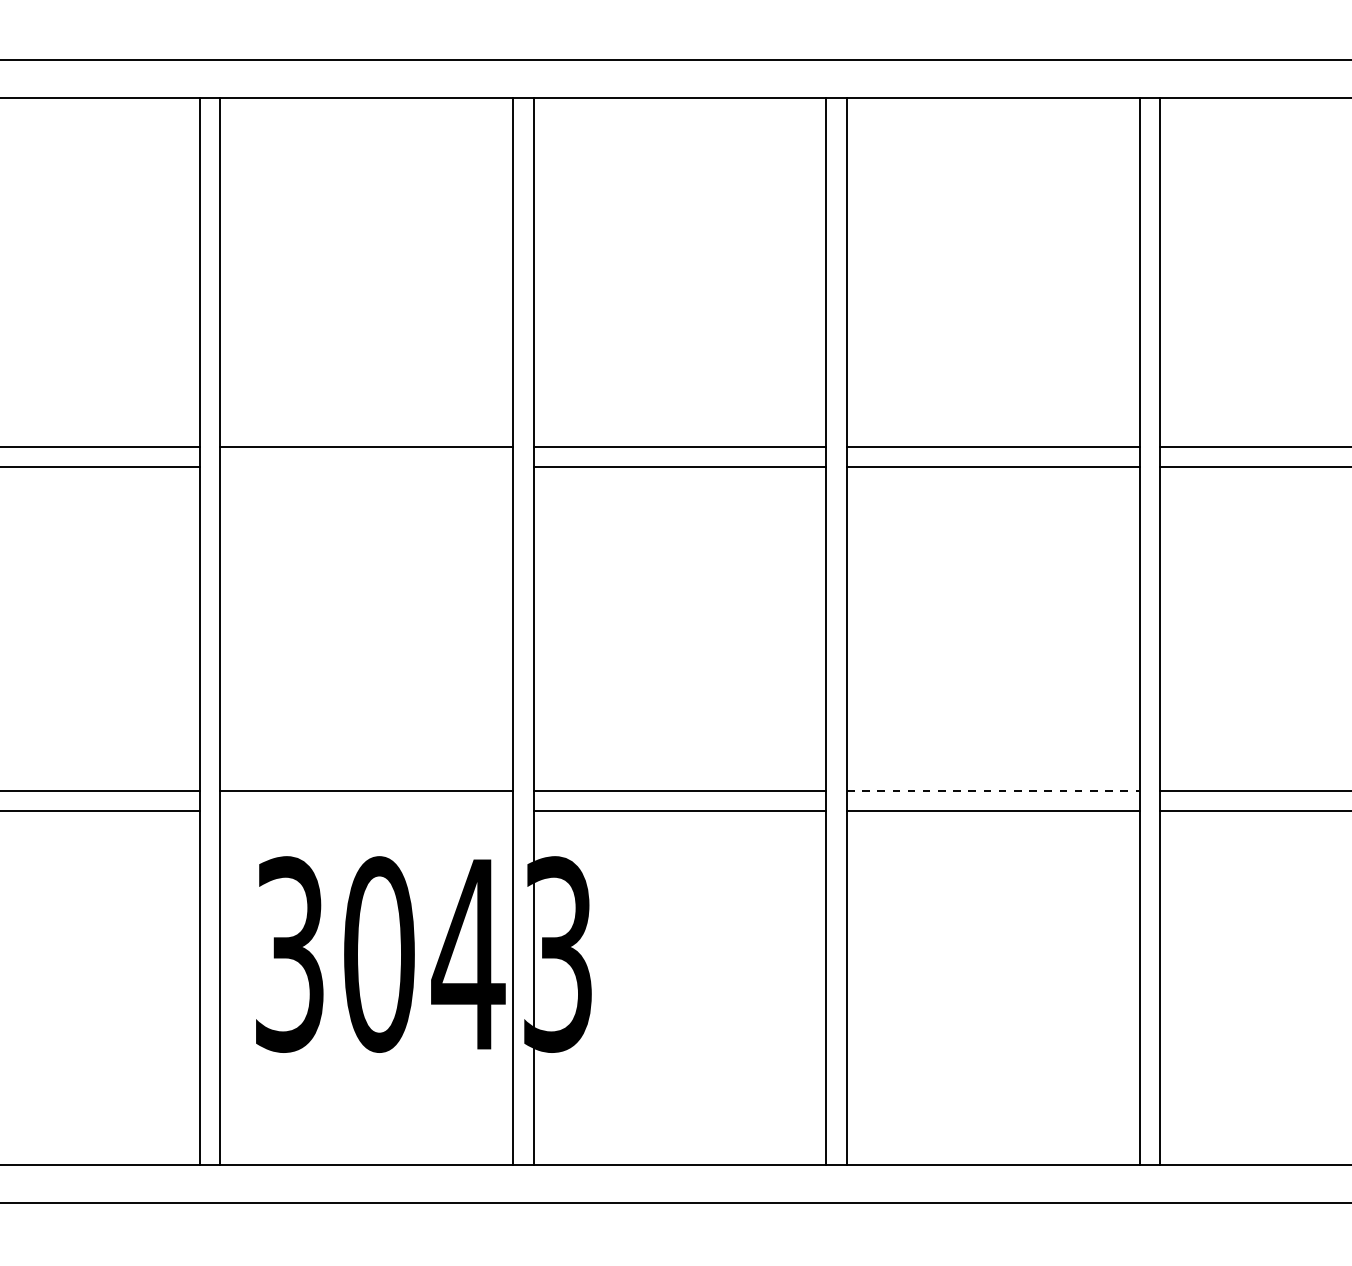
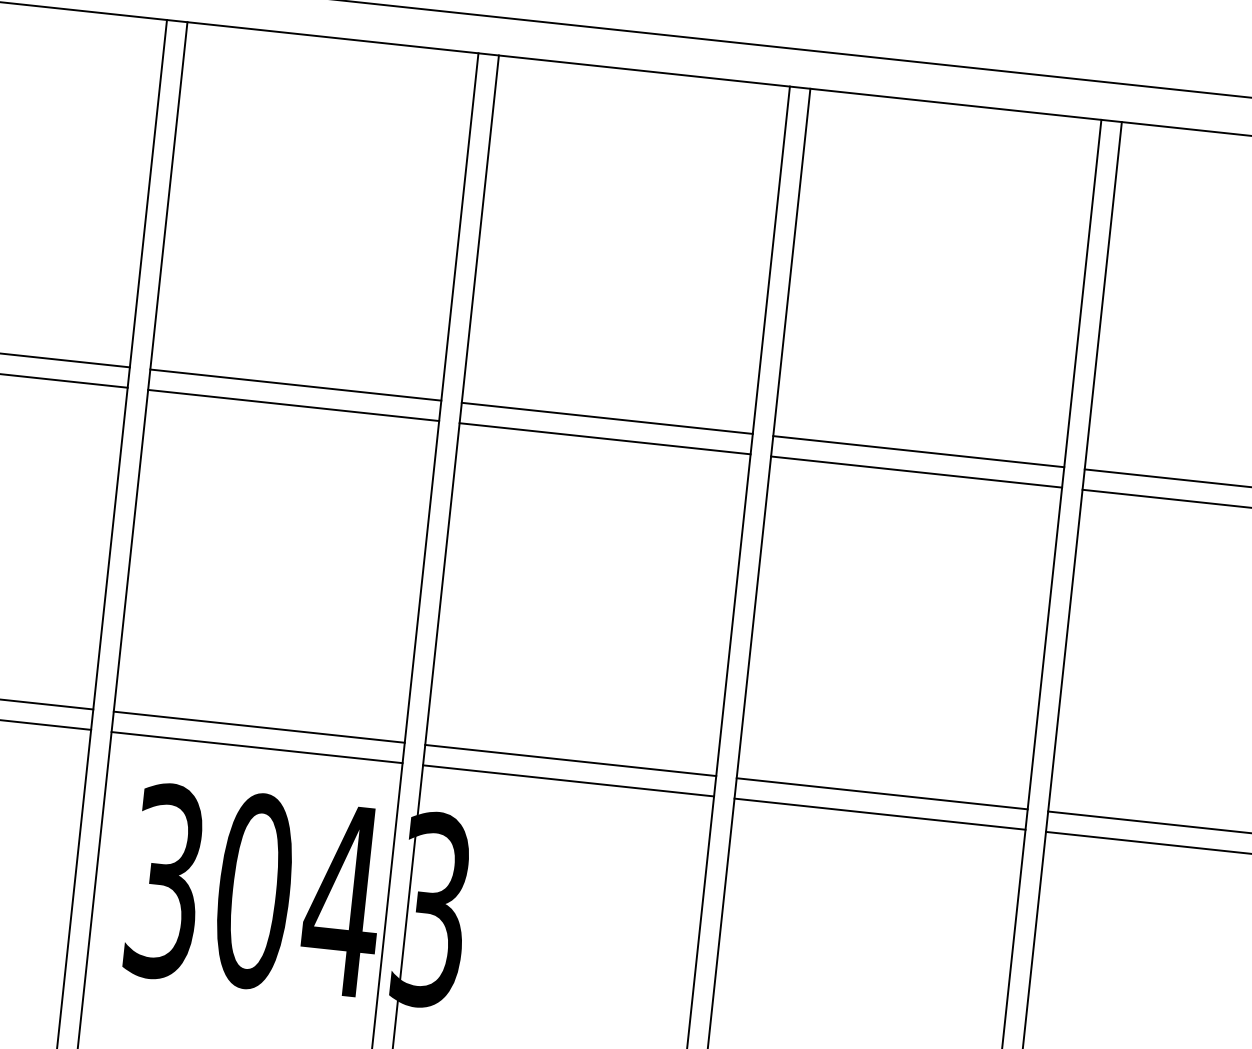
line: (366, 467) -> (293, 405), added
line: (993, 790) -> (882, 793), dashed -> solid
line: (366, 811) -> (256, 747), added

